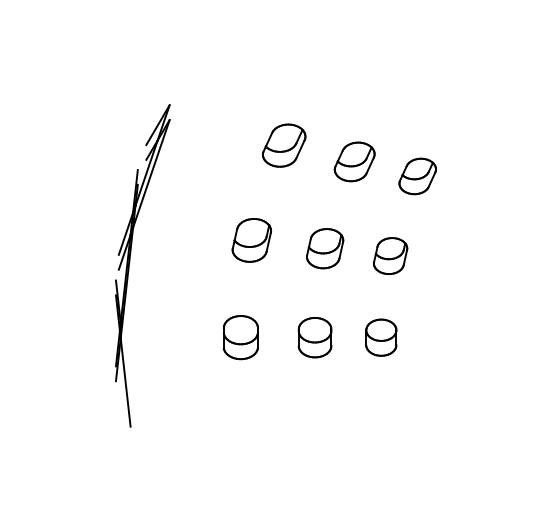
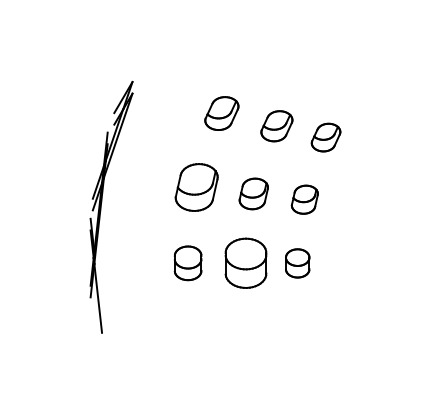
part: (251, 240) -> (196, 187), size x1.4
part: (314, 337) -> (245, 263), size x1.6

